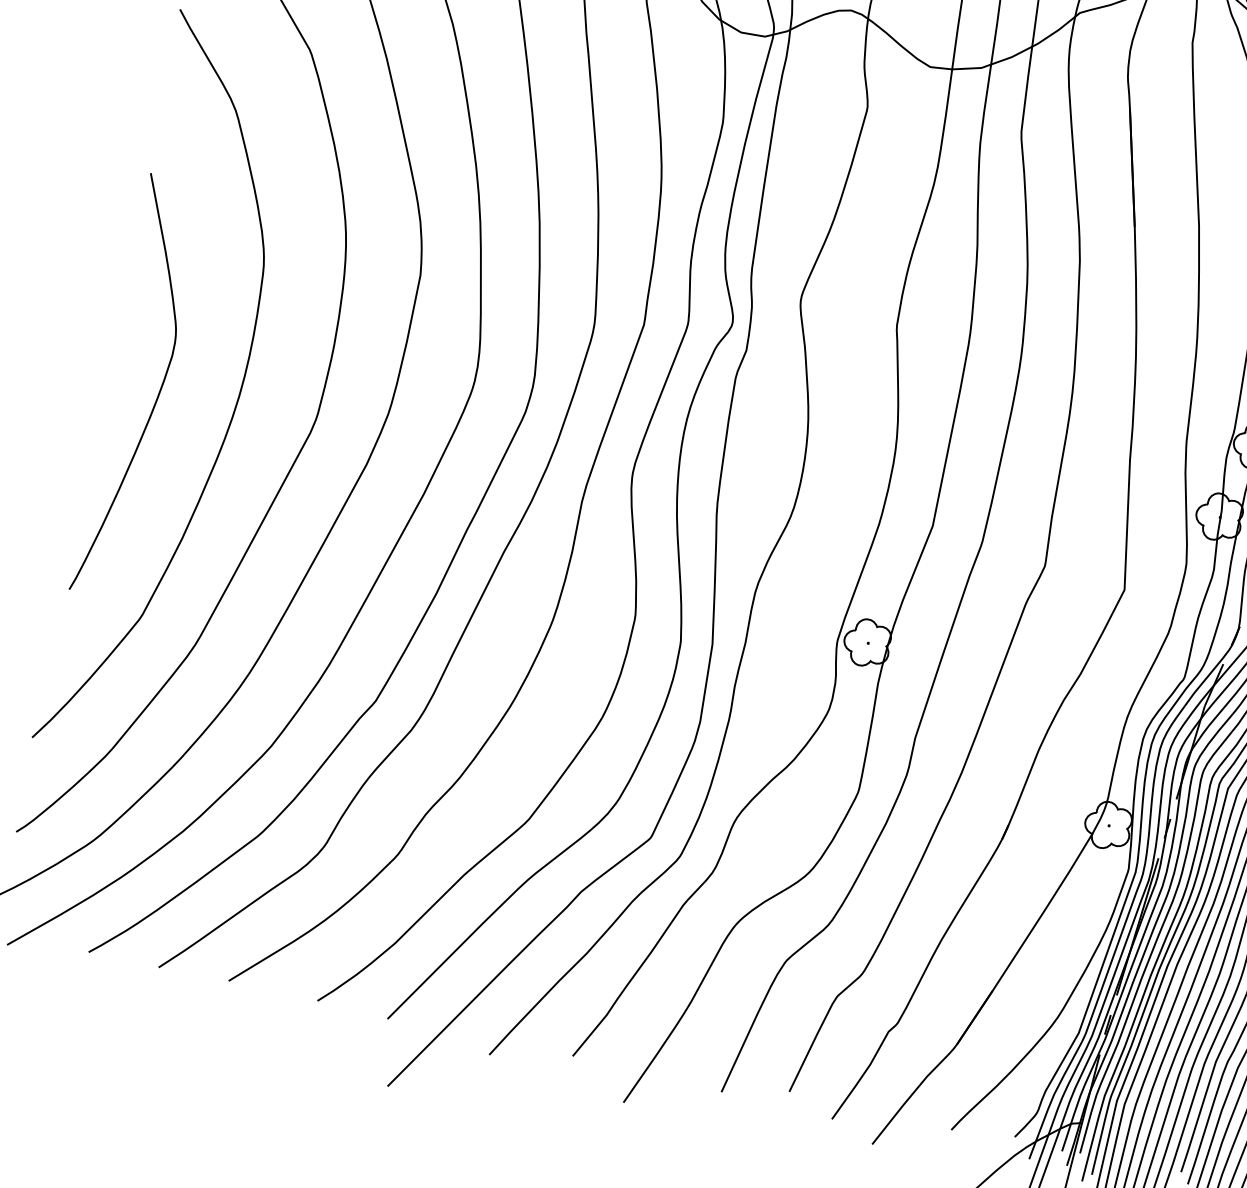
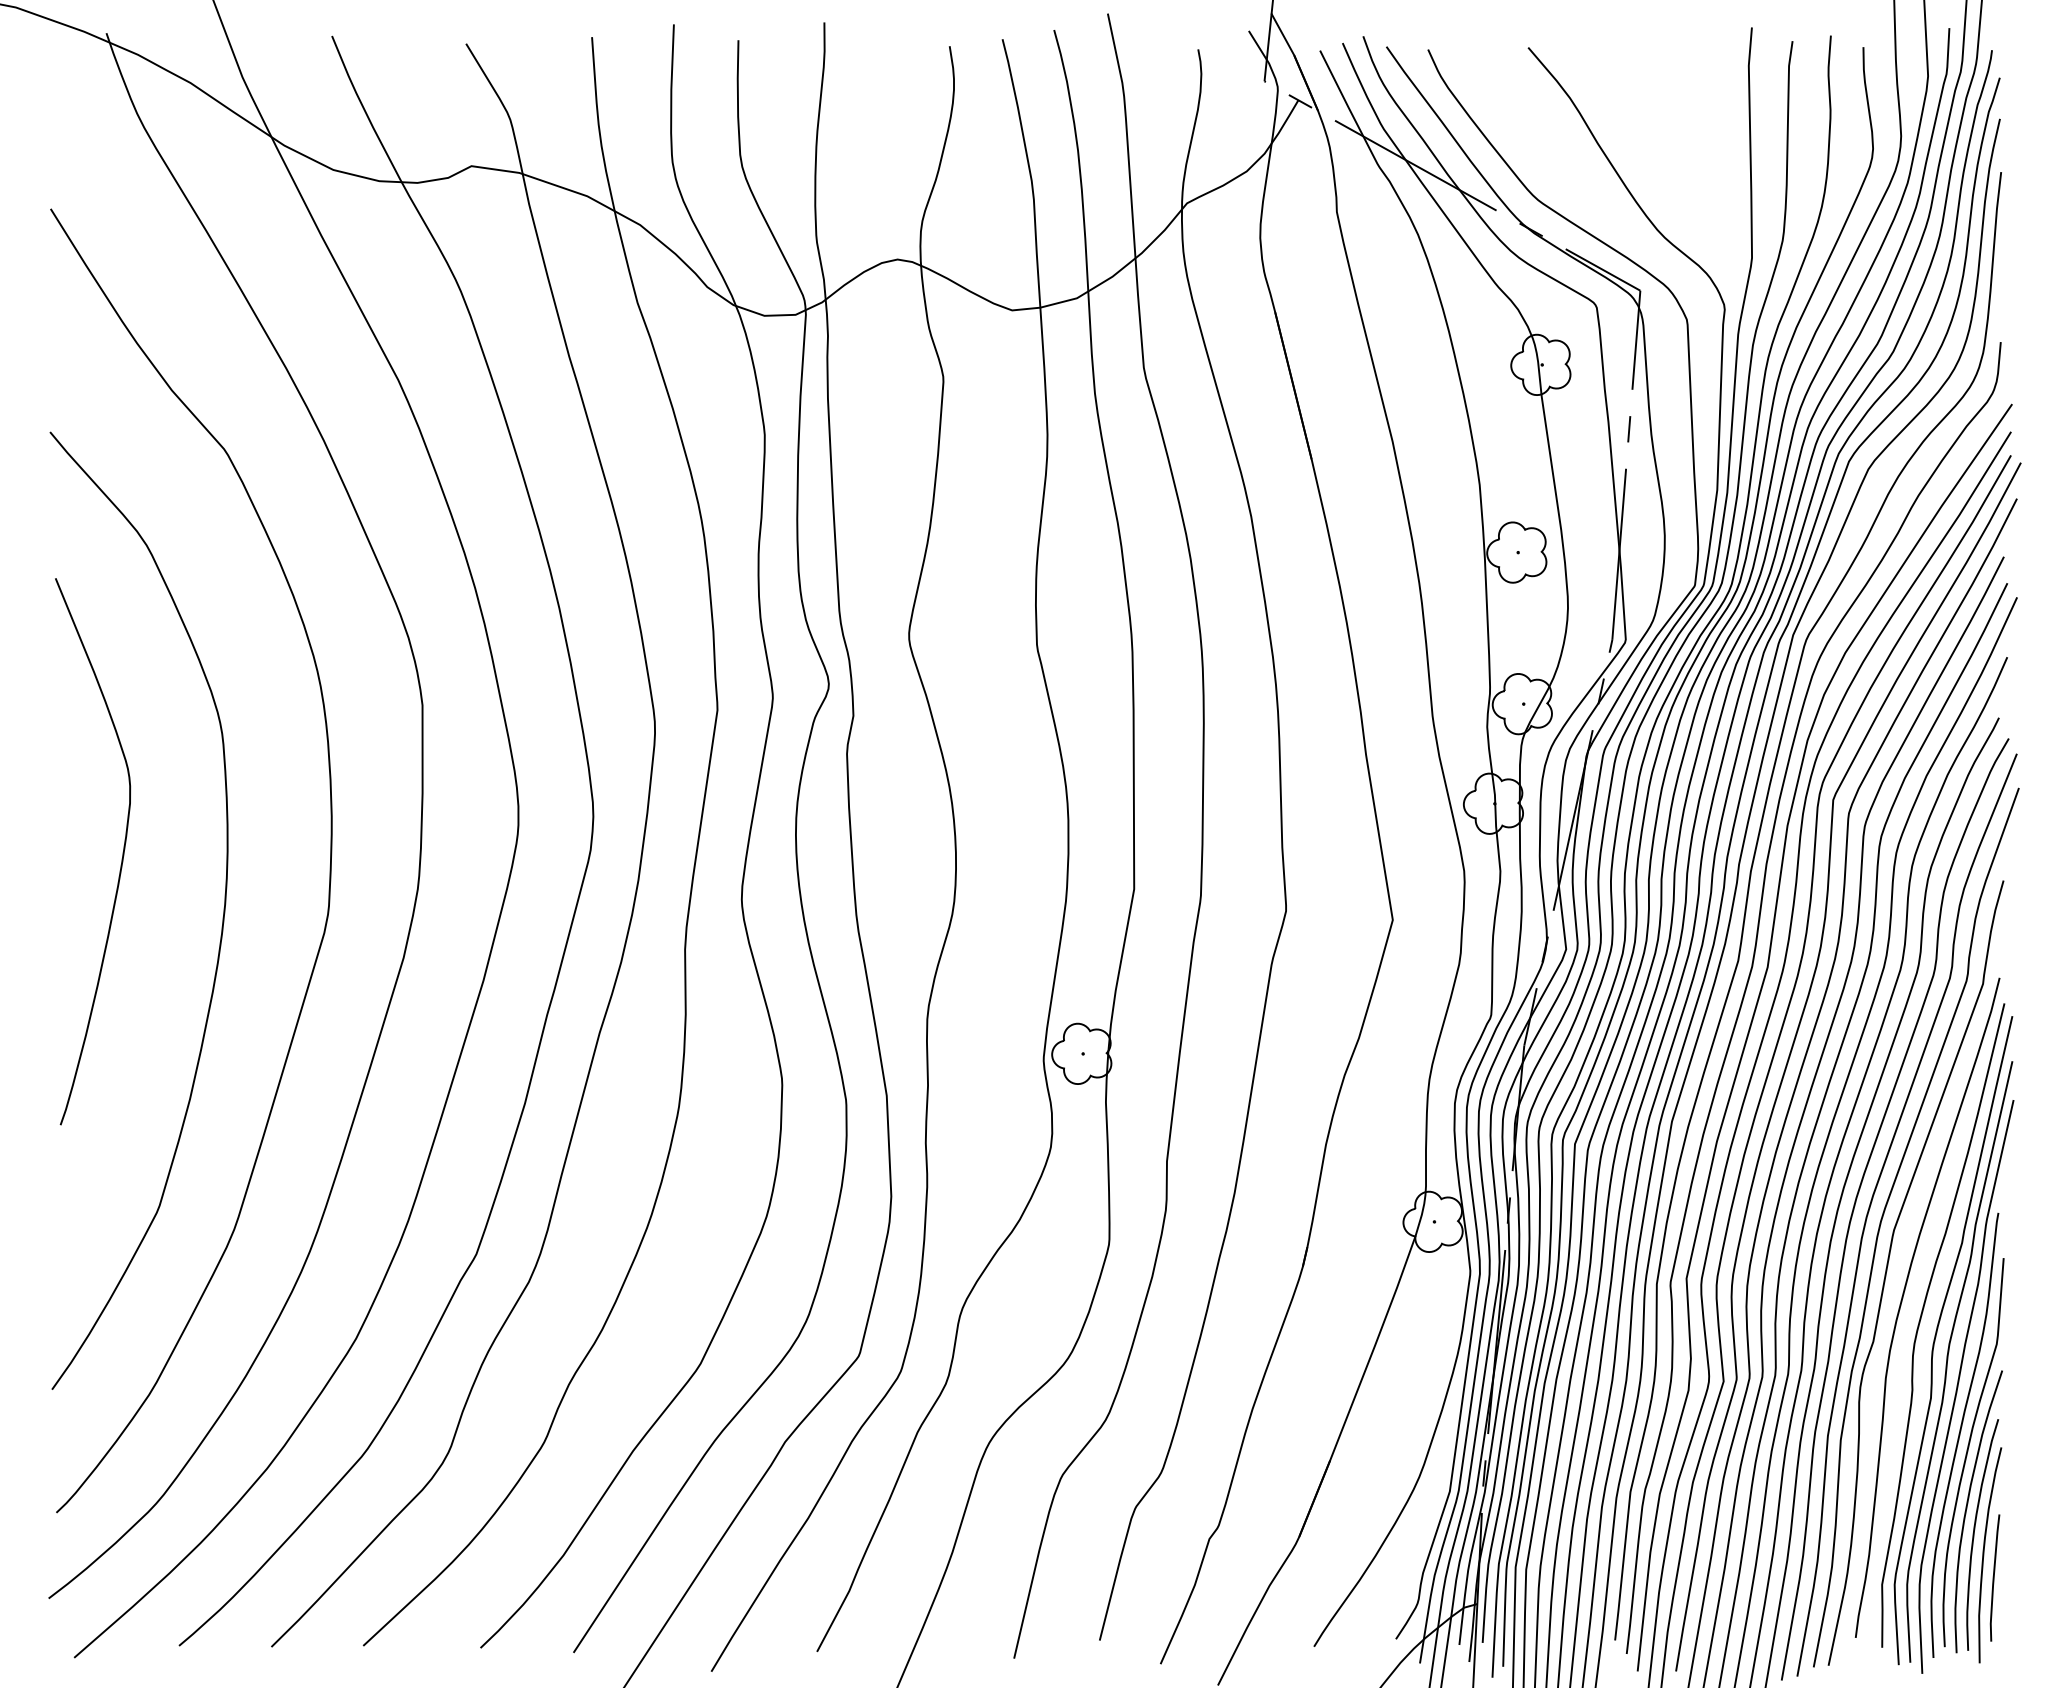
curve: (157, 396) -> (121, 858), moved

